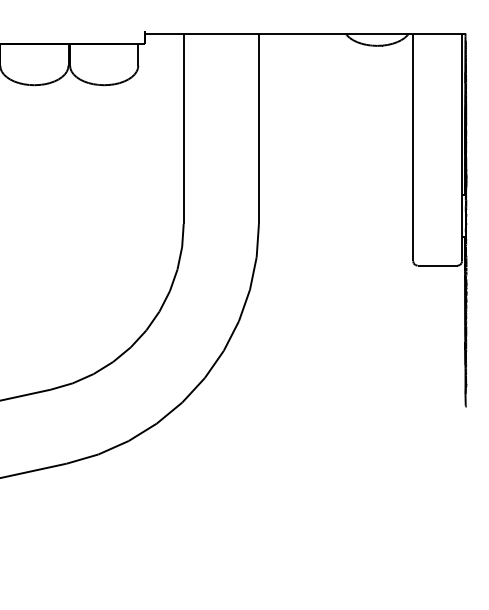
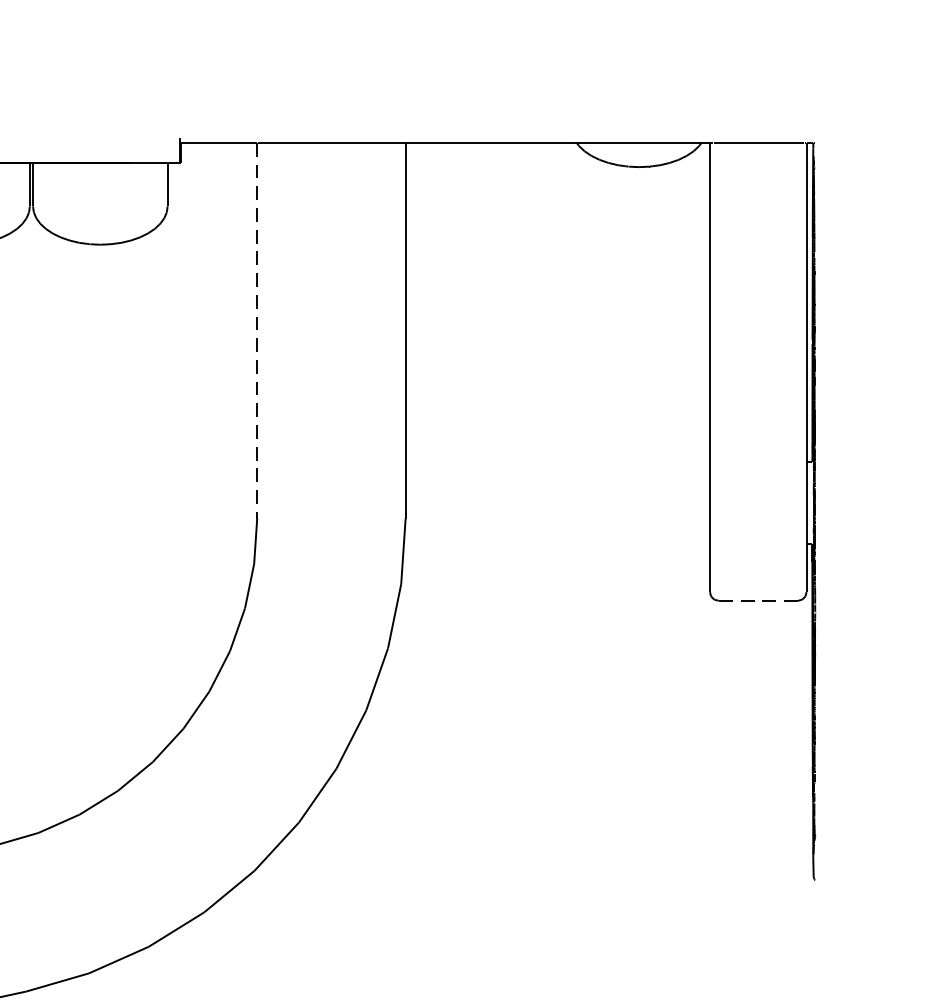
line: (183, 129) -> (256, 332), solid -> dashed
line: (437, 265) -> (757, 600), solid -> dashed

